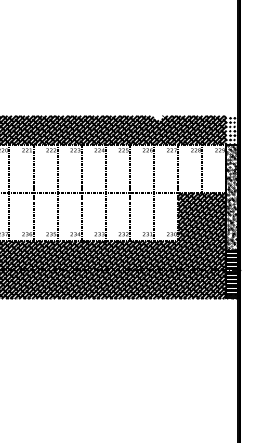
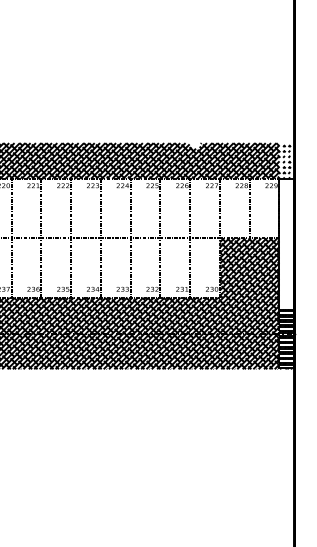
hatch: (232, 197) -> (286, 243), removed

